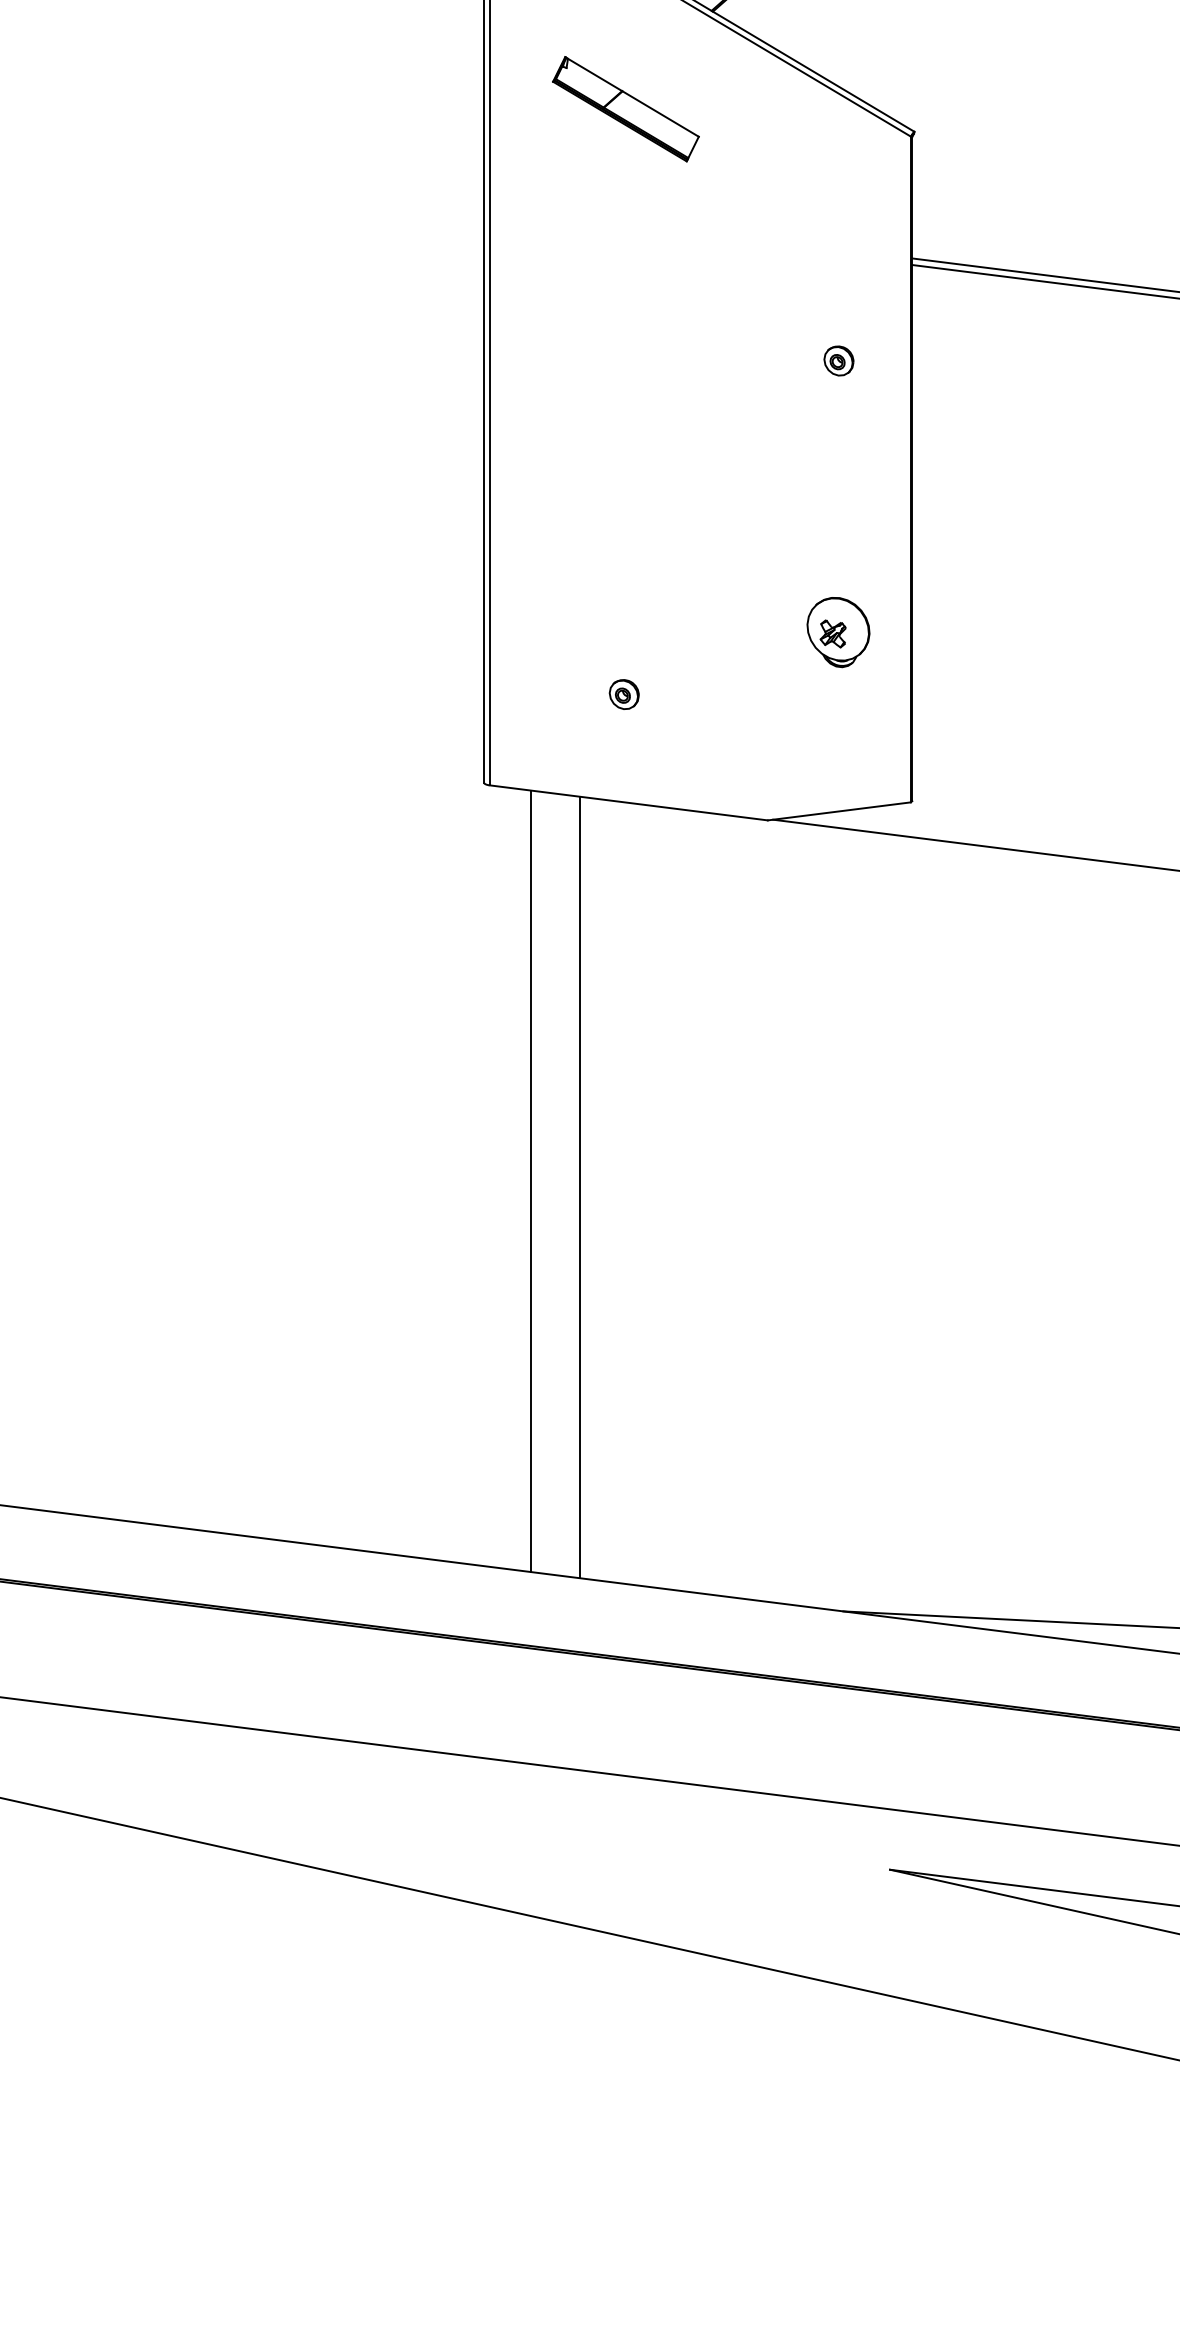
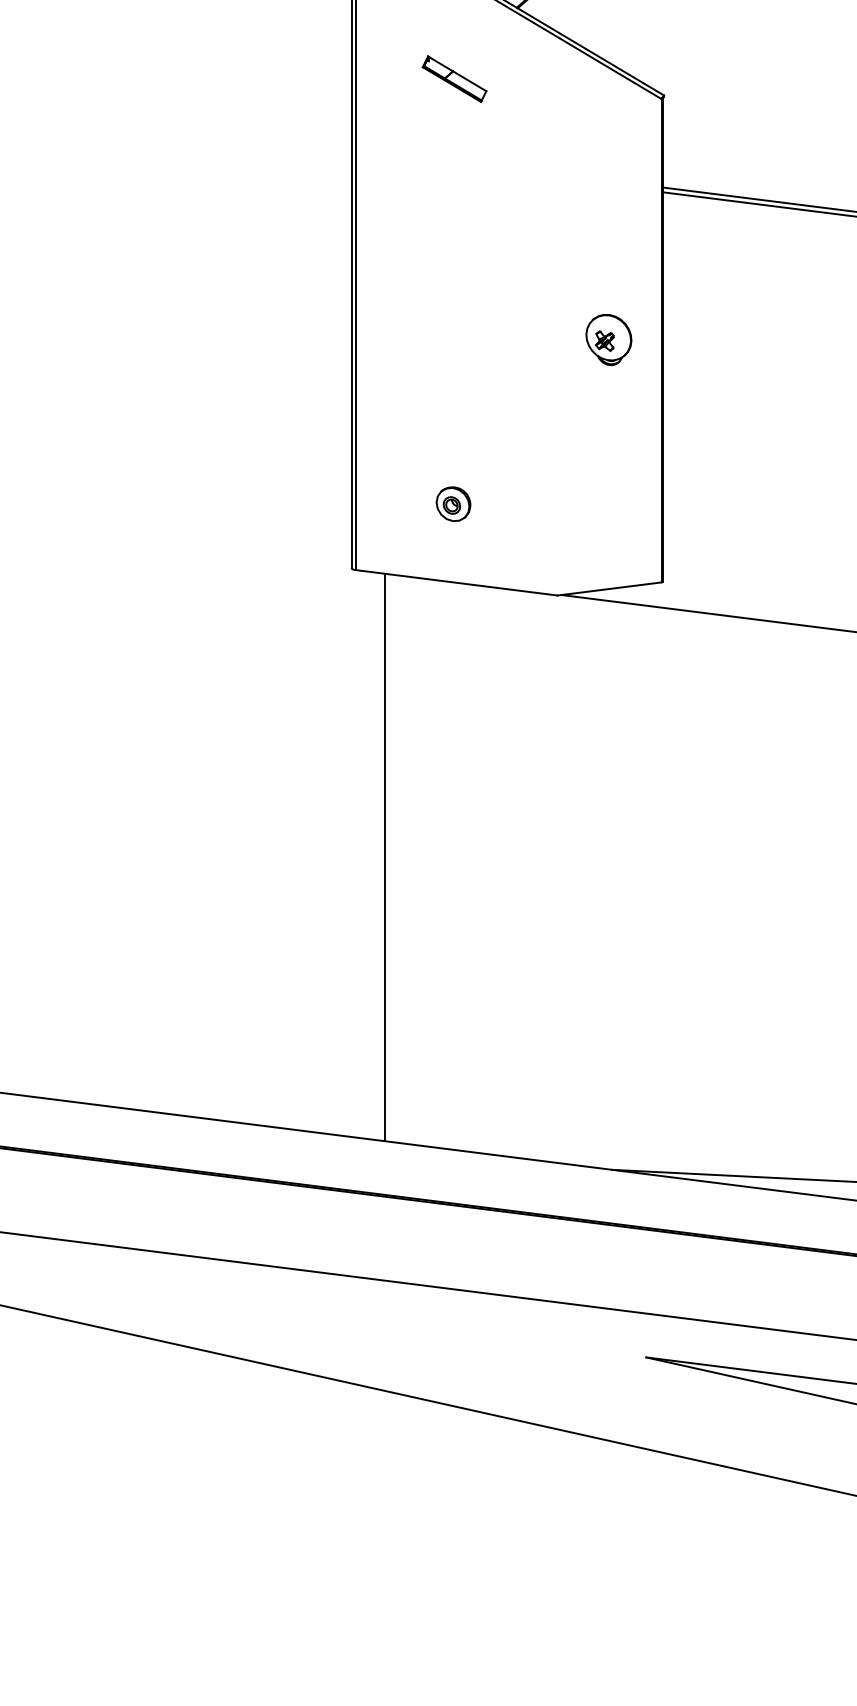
part: (625, 109) -> (454, 79), size x0.6
part: (838, 360) -> (608, 261), removed
part: (838, 632) -> (608, 340), moved
part: (623, 694) -> (452, 504), size x1.6
line: (580, 1187) -> (421, 862), removed

